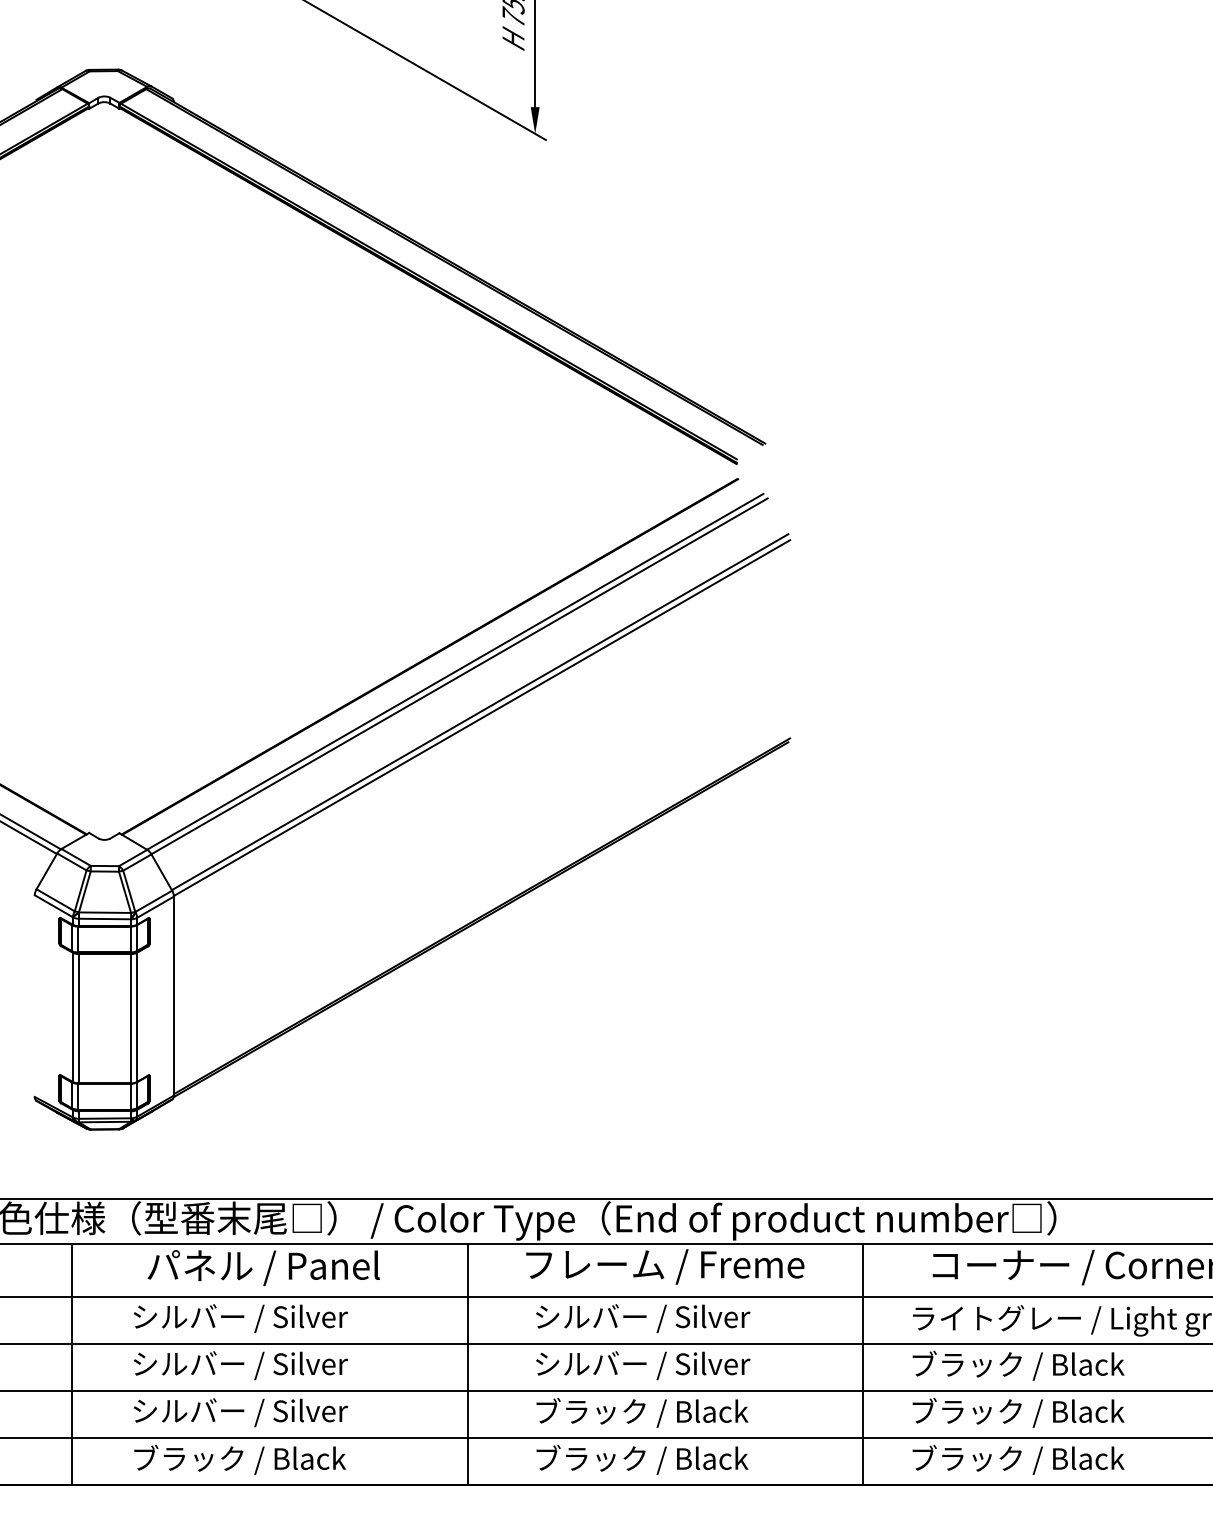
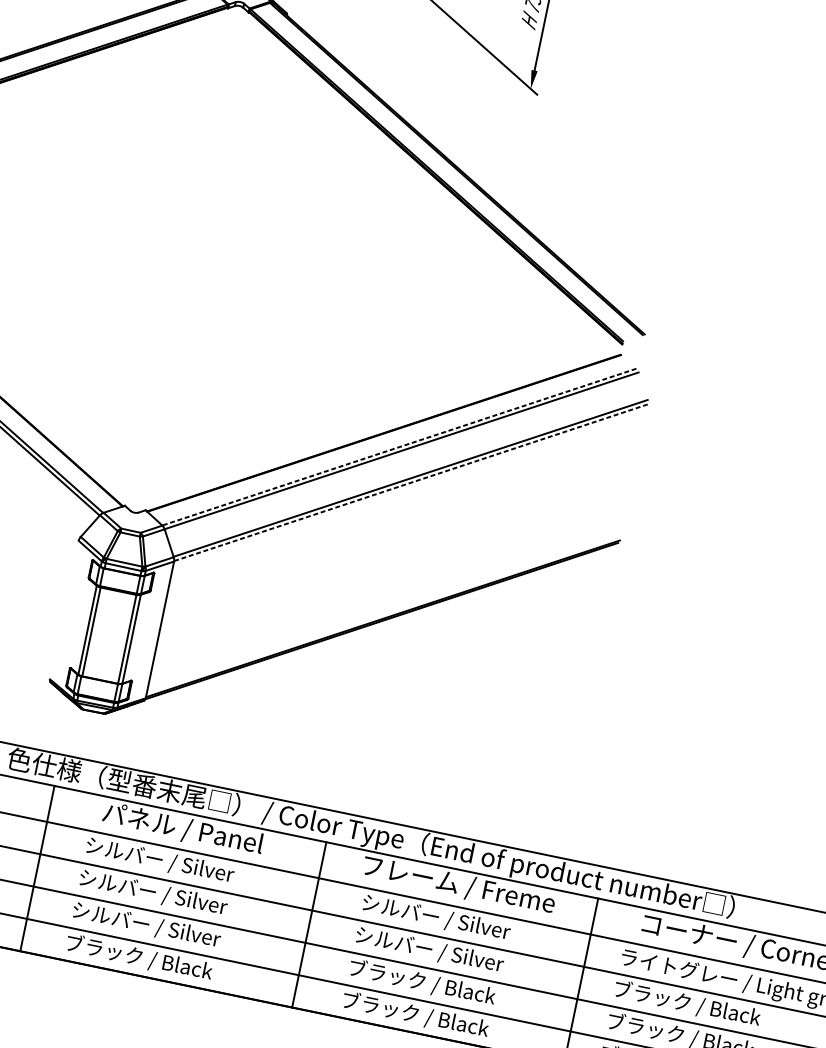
line: (455, 671) -> (399, 446), solid -> dashed
line: (482, 718) -> (411, 483), solid -> dashed

